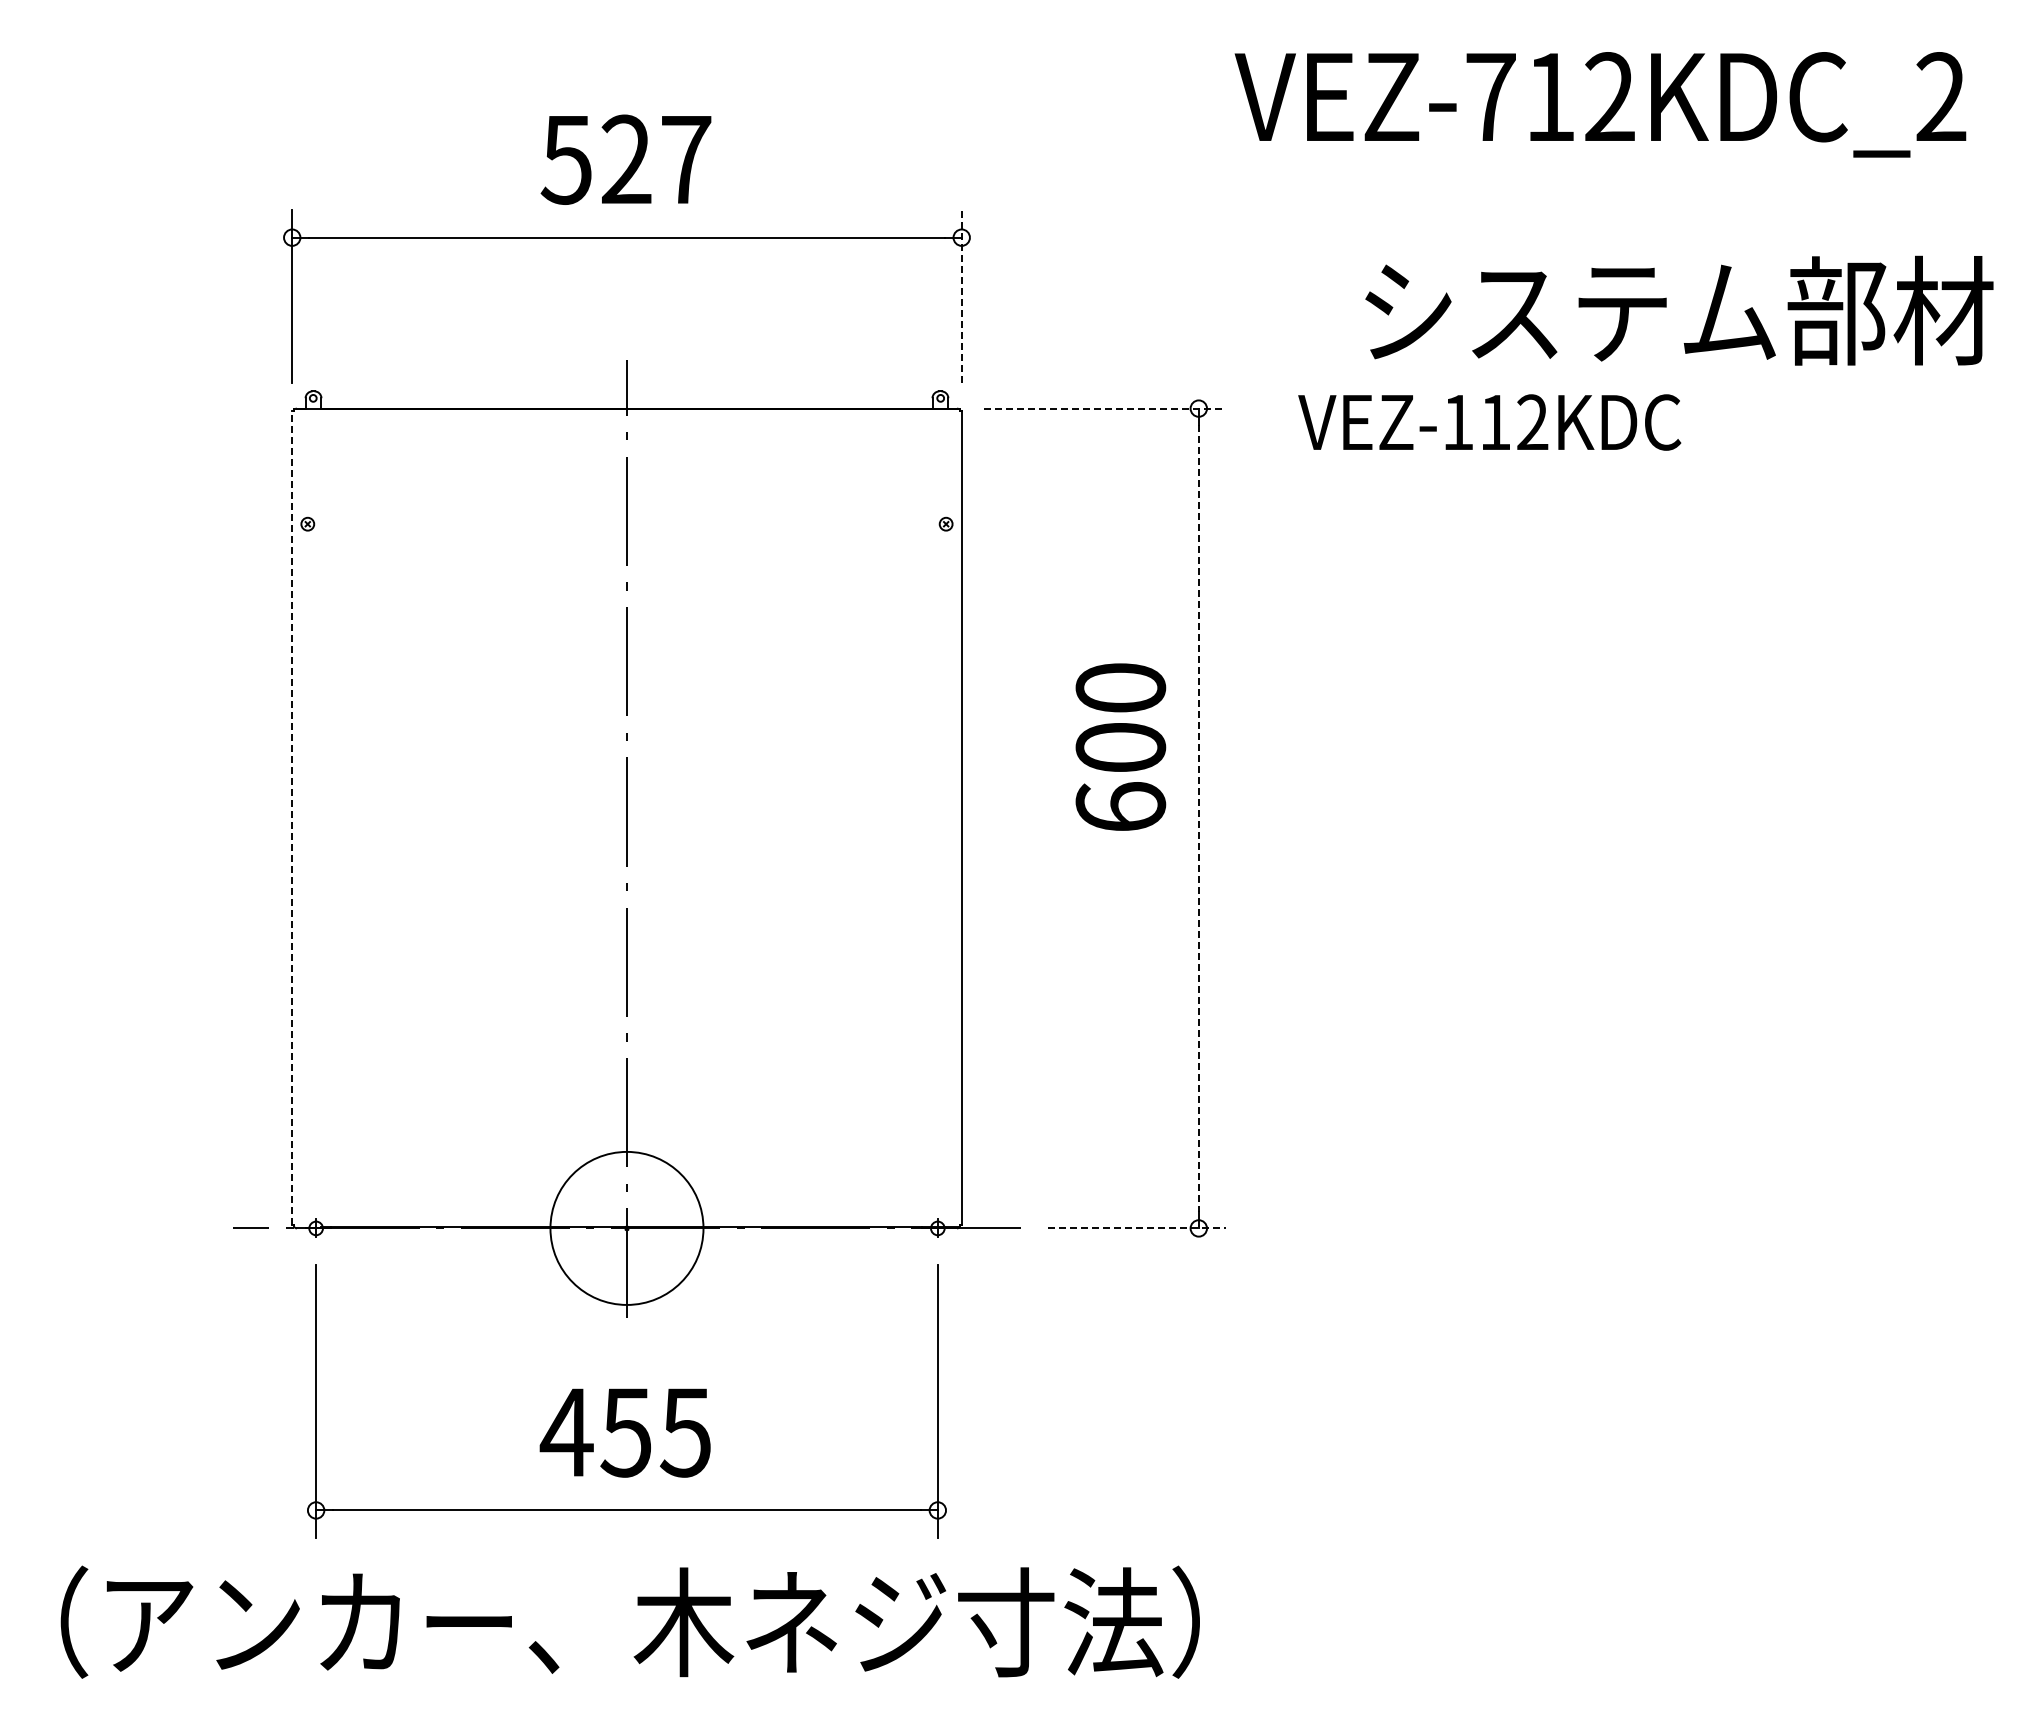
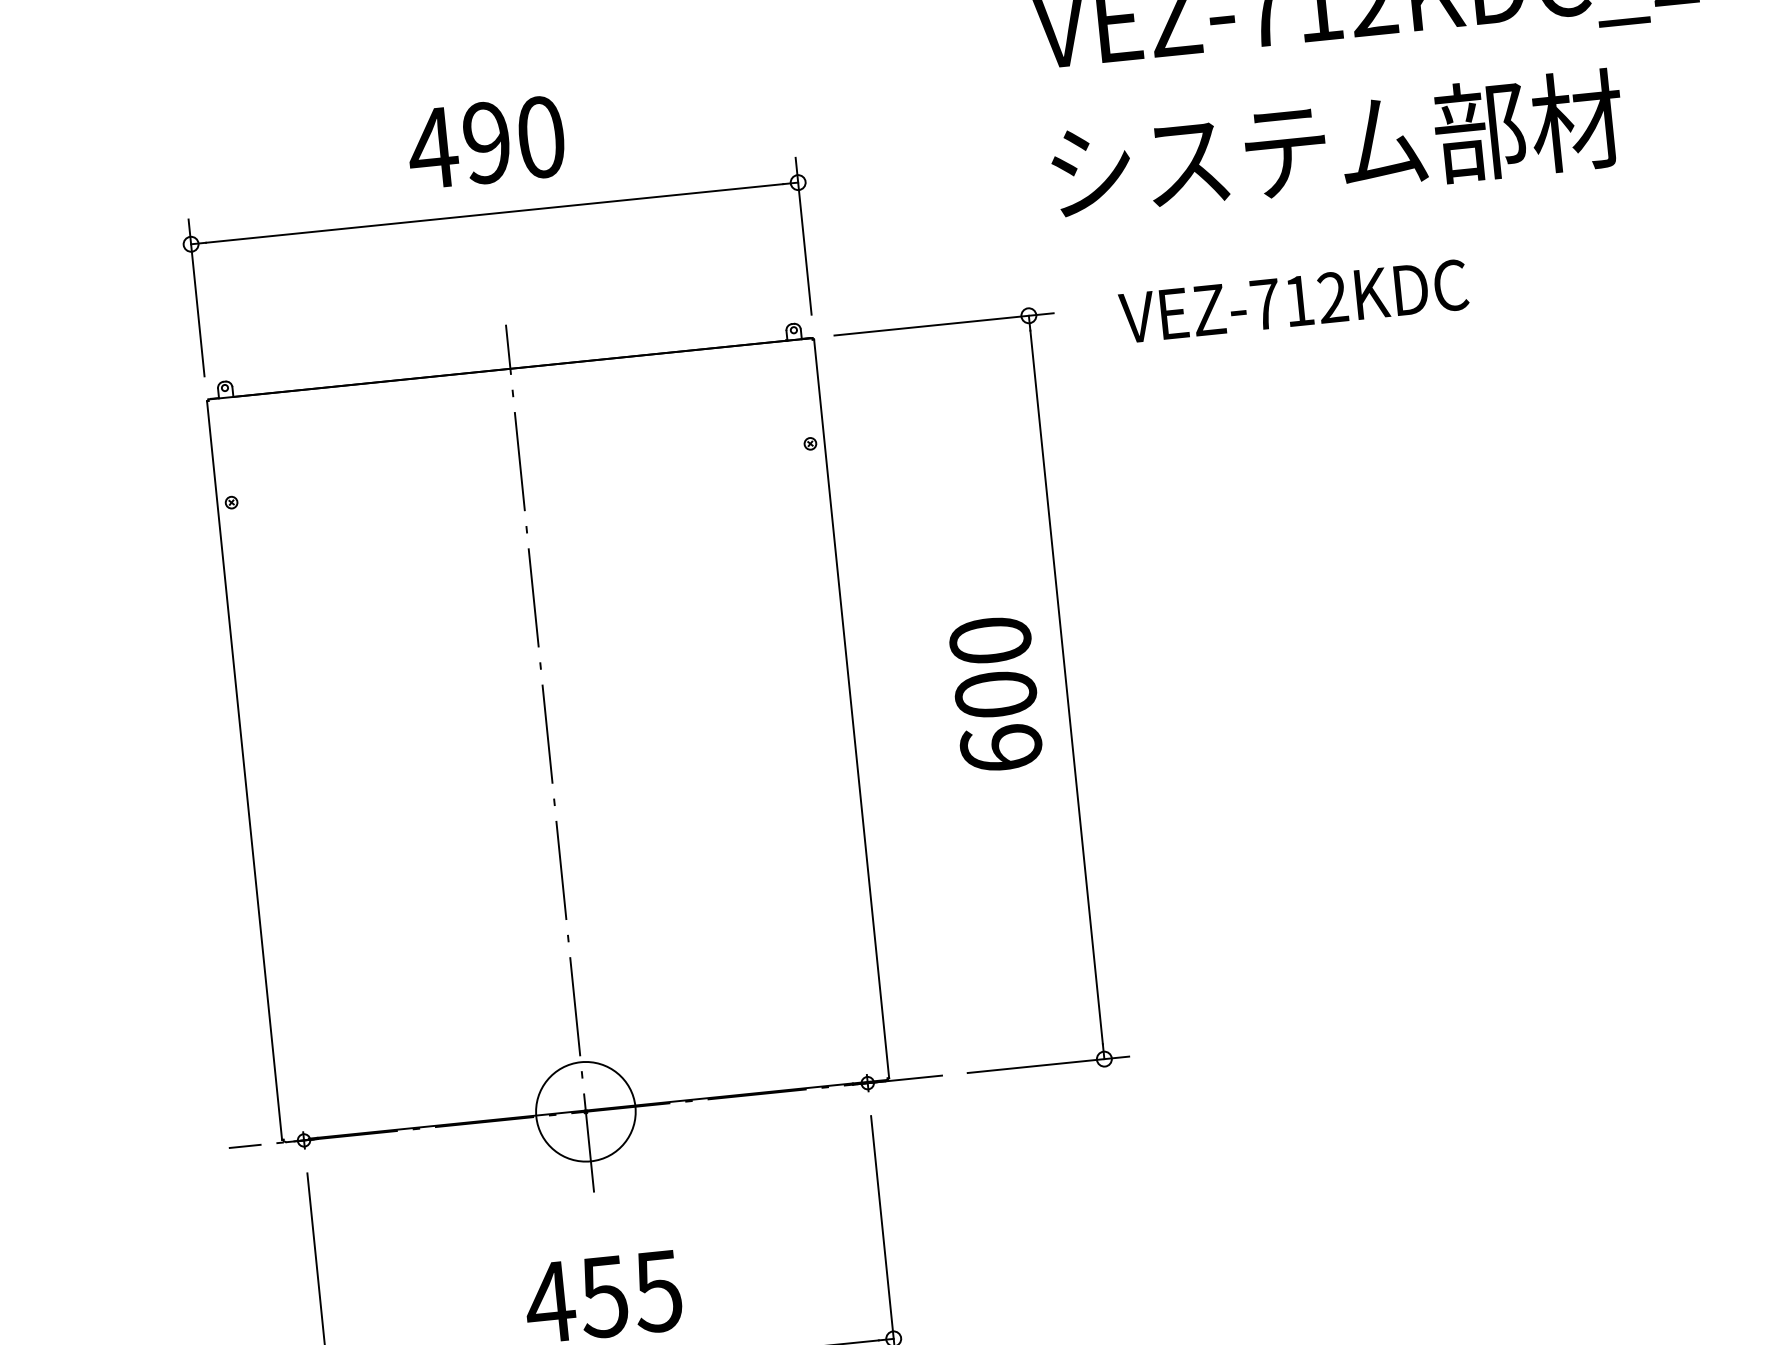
text: (625, 159) -> (486, 142), 527 -> 490
line: (961, 296) -> (803, 235), dashed -> solid
text: (1679, 310) -> (1337, 145), moved
line: (1105, 408) -> (944, 324), dashed -> solid
text: (1458, 422) -> (1265, 304), VEZ-112KDC -> VEZ-712KDC
text: (1120, 746) -> (995, 693), moved
line: (292, 817) -> (244, 769), dashed -> solid
line: (1198, 818) -> (1066, 687), dashed -> solid
circle: (626, 1228) -> (585, 1111), size x0.71
line: (1137, 1228) -> (1048, 1064), dashed -> solid

